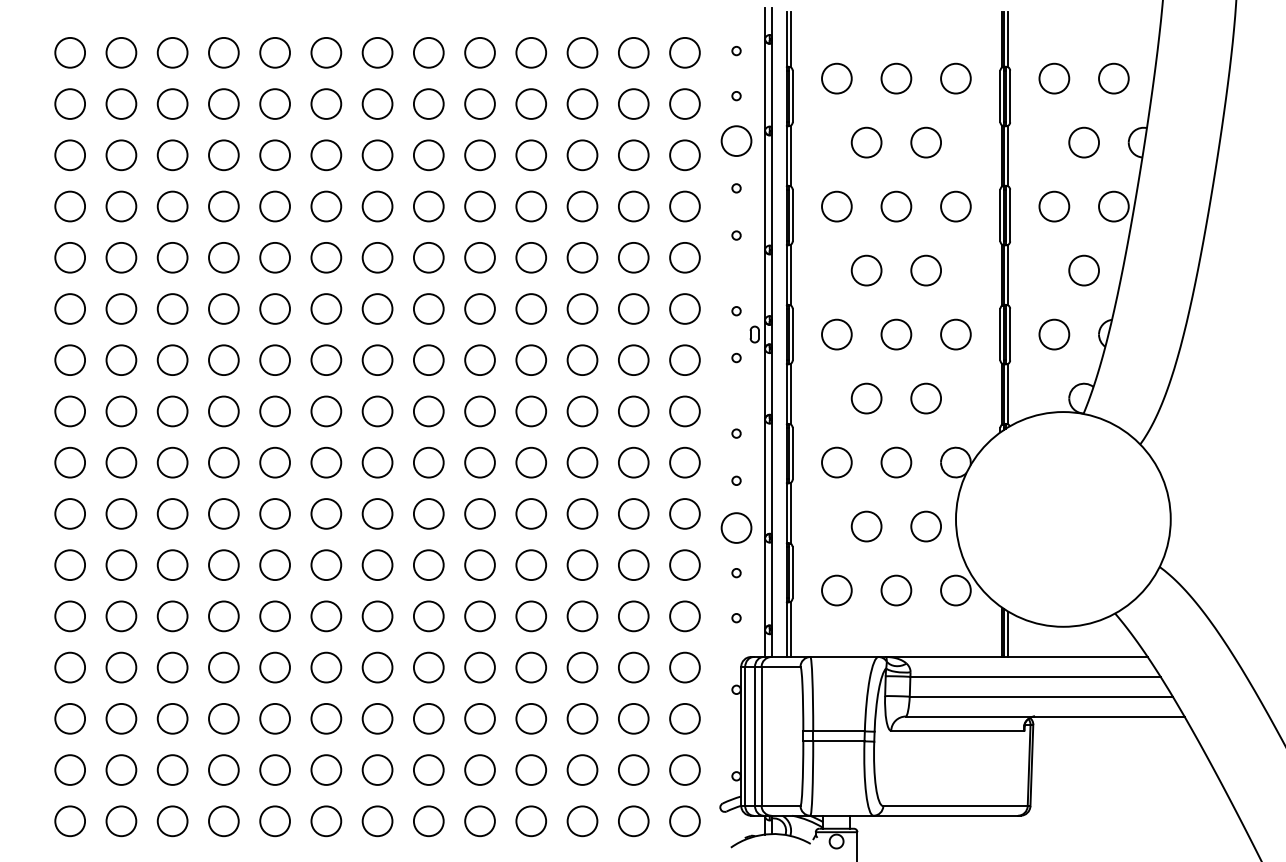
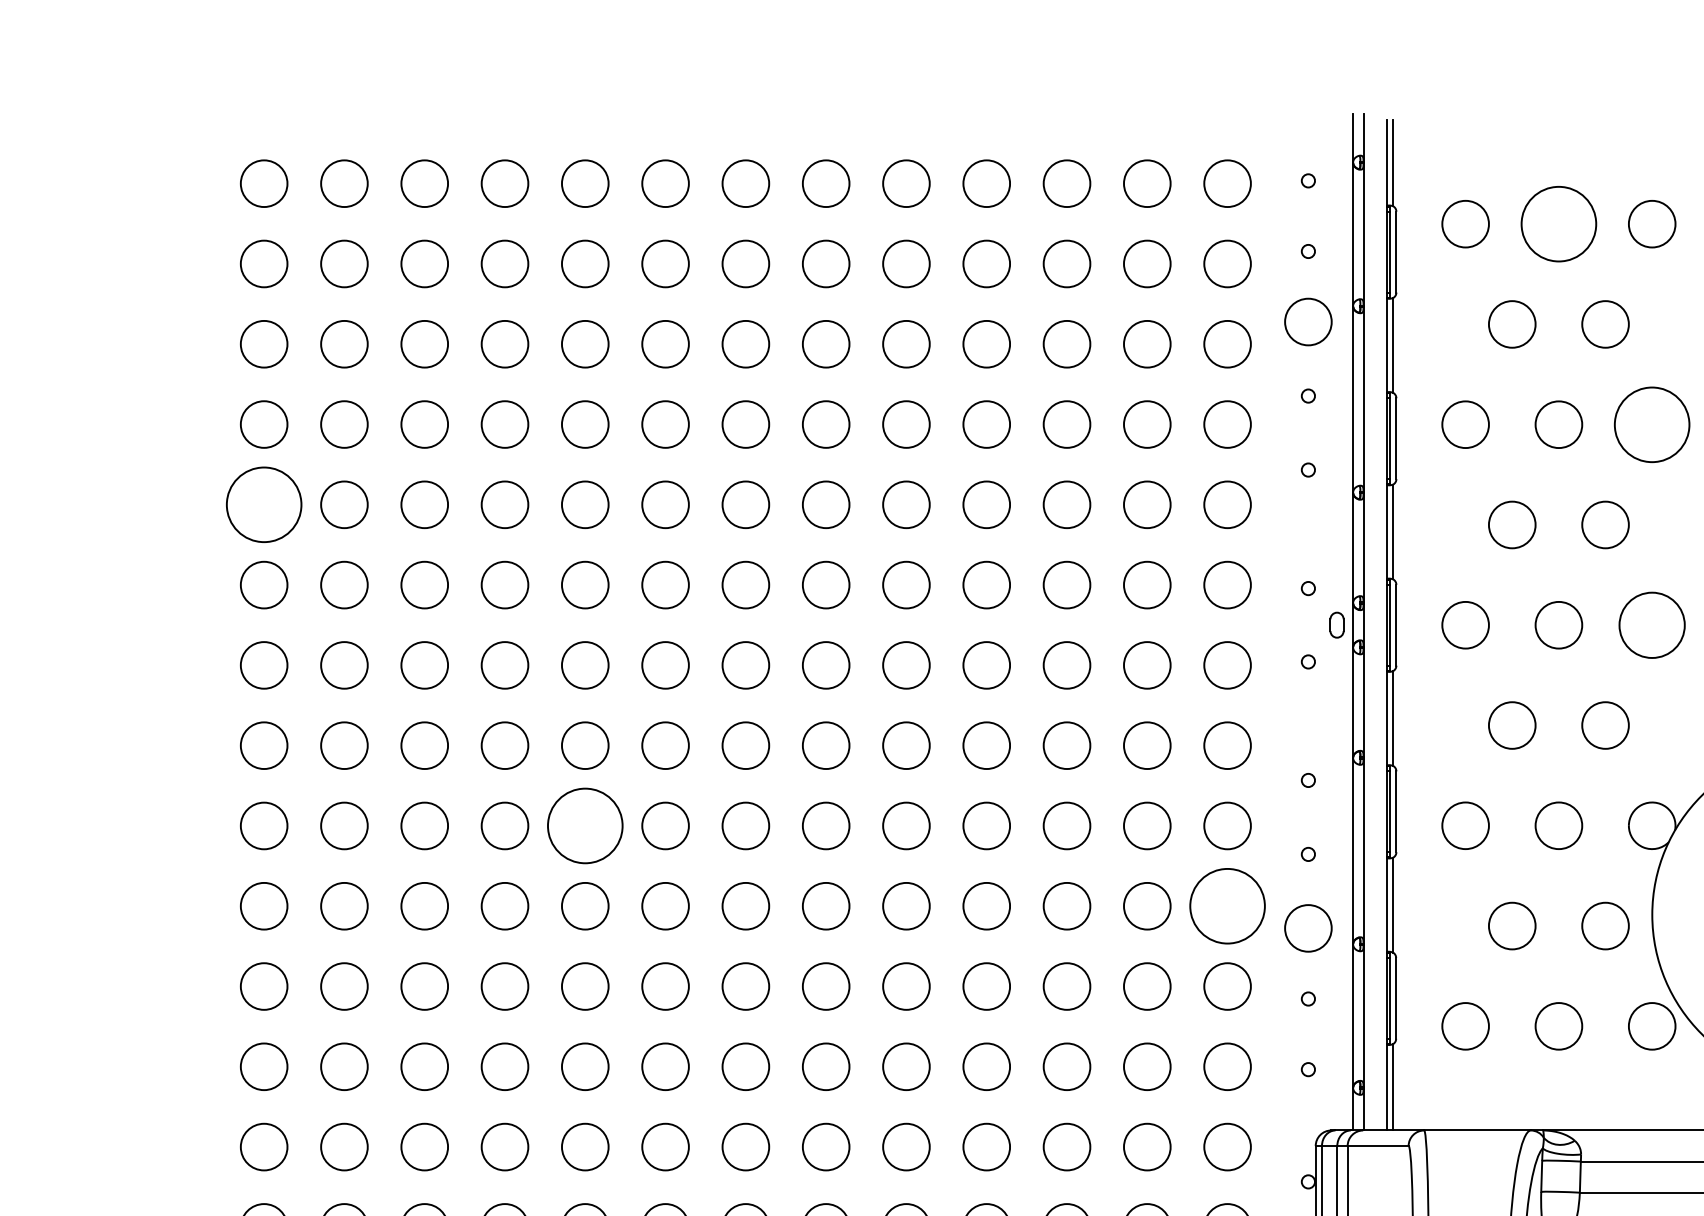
circle: (896, 78) -> (1559, 223), size x1.6
circle: (955, 206) -> (1651, 424), size x1.6
circle: (70, 257) -> (264, 504), size x1.6
circle: (955, 334) -> (1651, 625), size x1.4
circle: (275, 462) -> (585, 825), size x1.6
circle: (684, 513) -> (1226, 905), size x1.6

